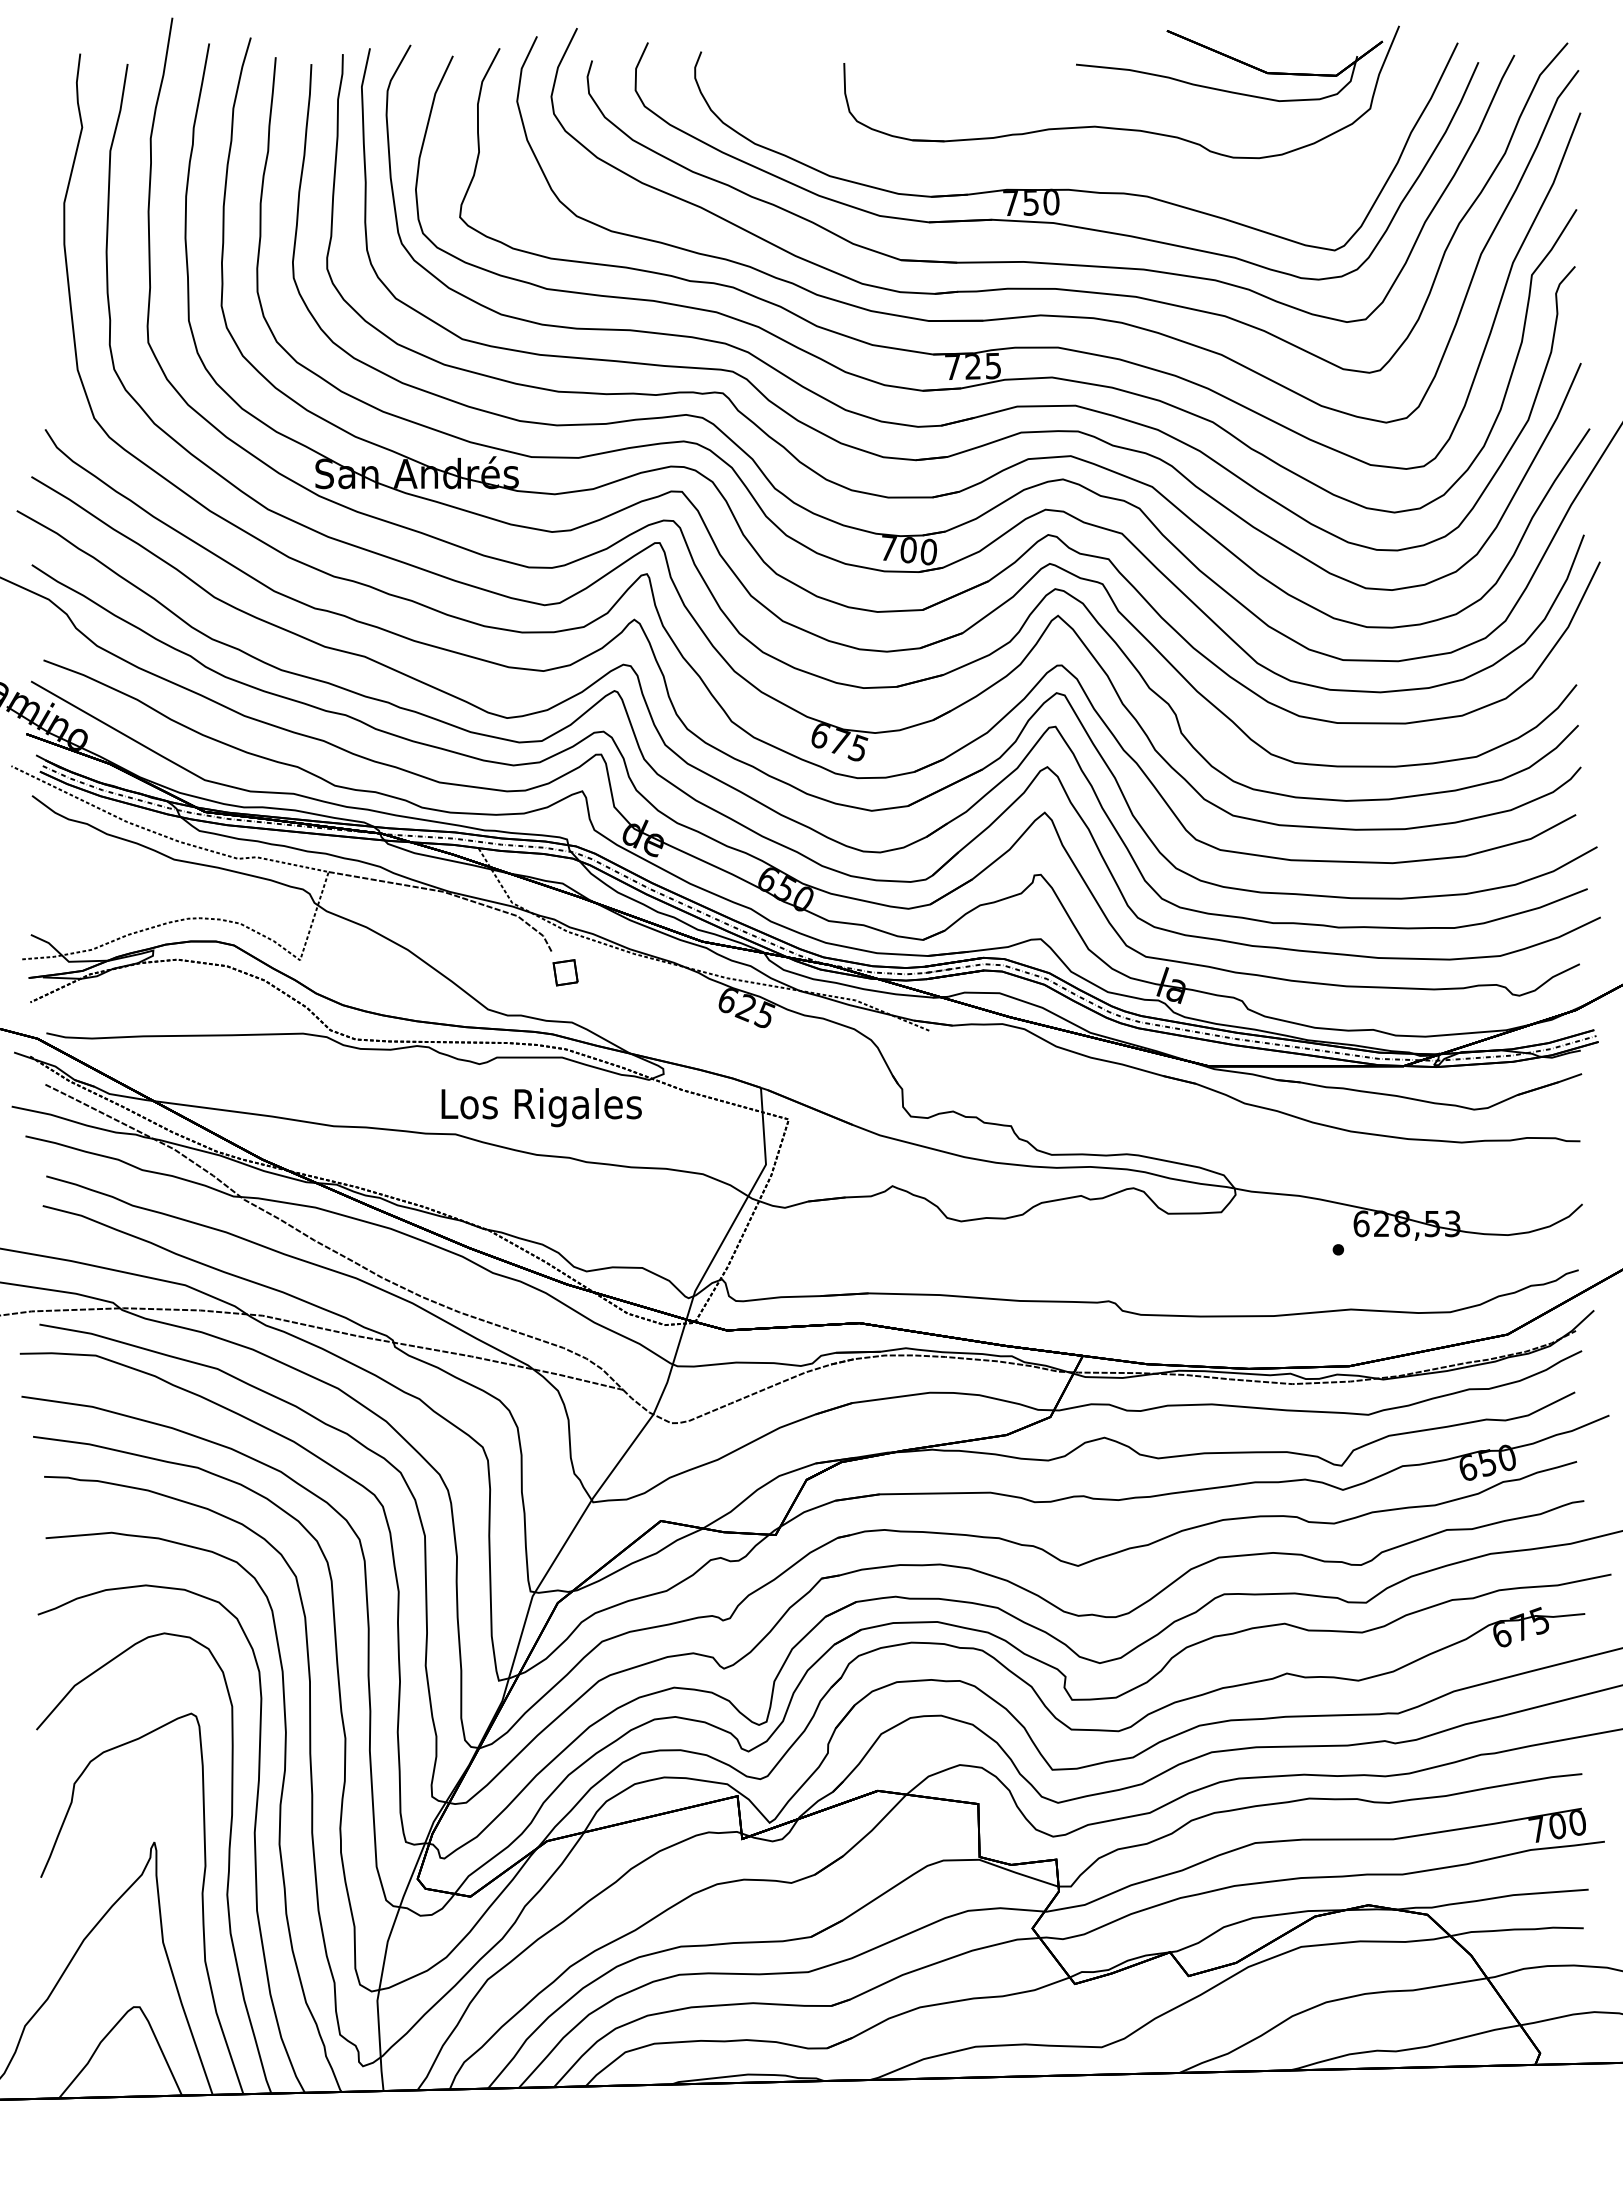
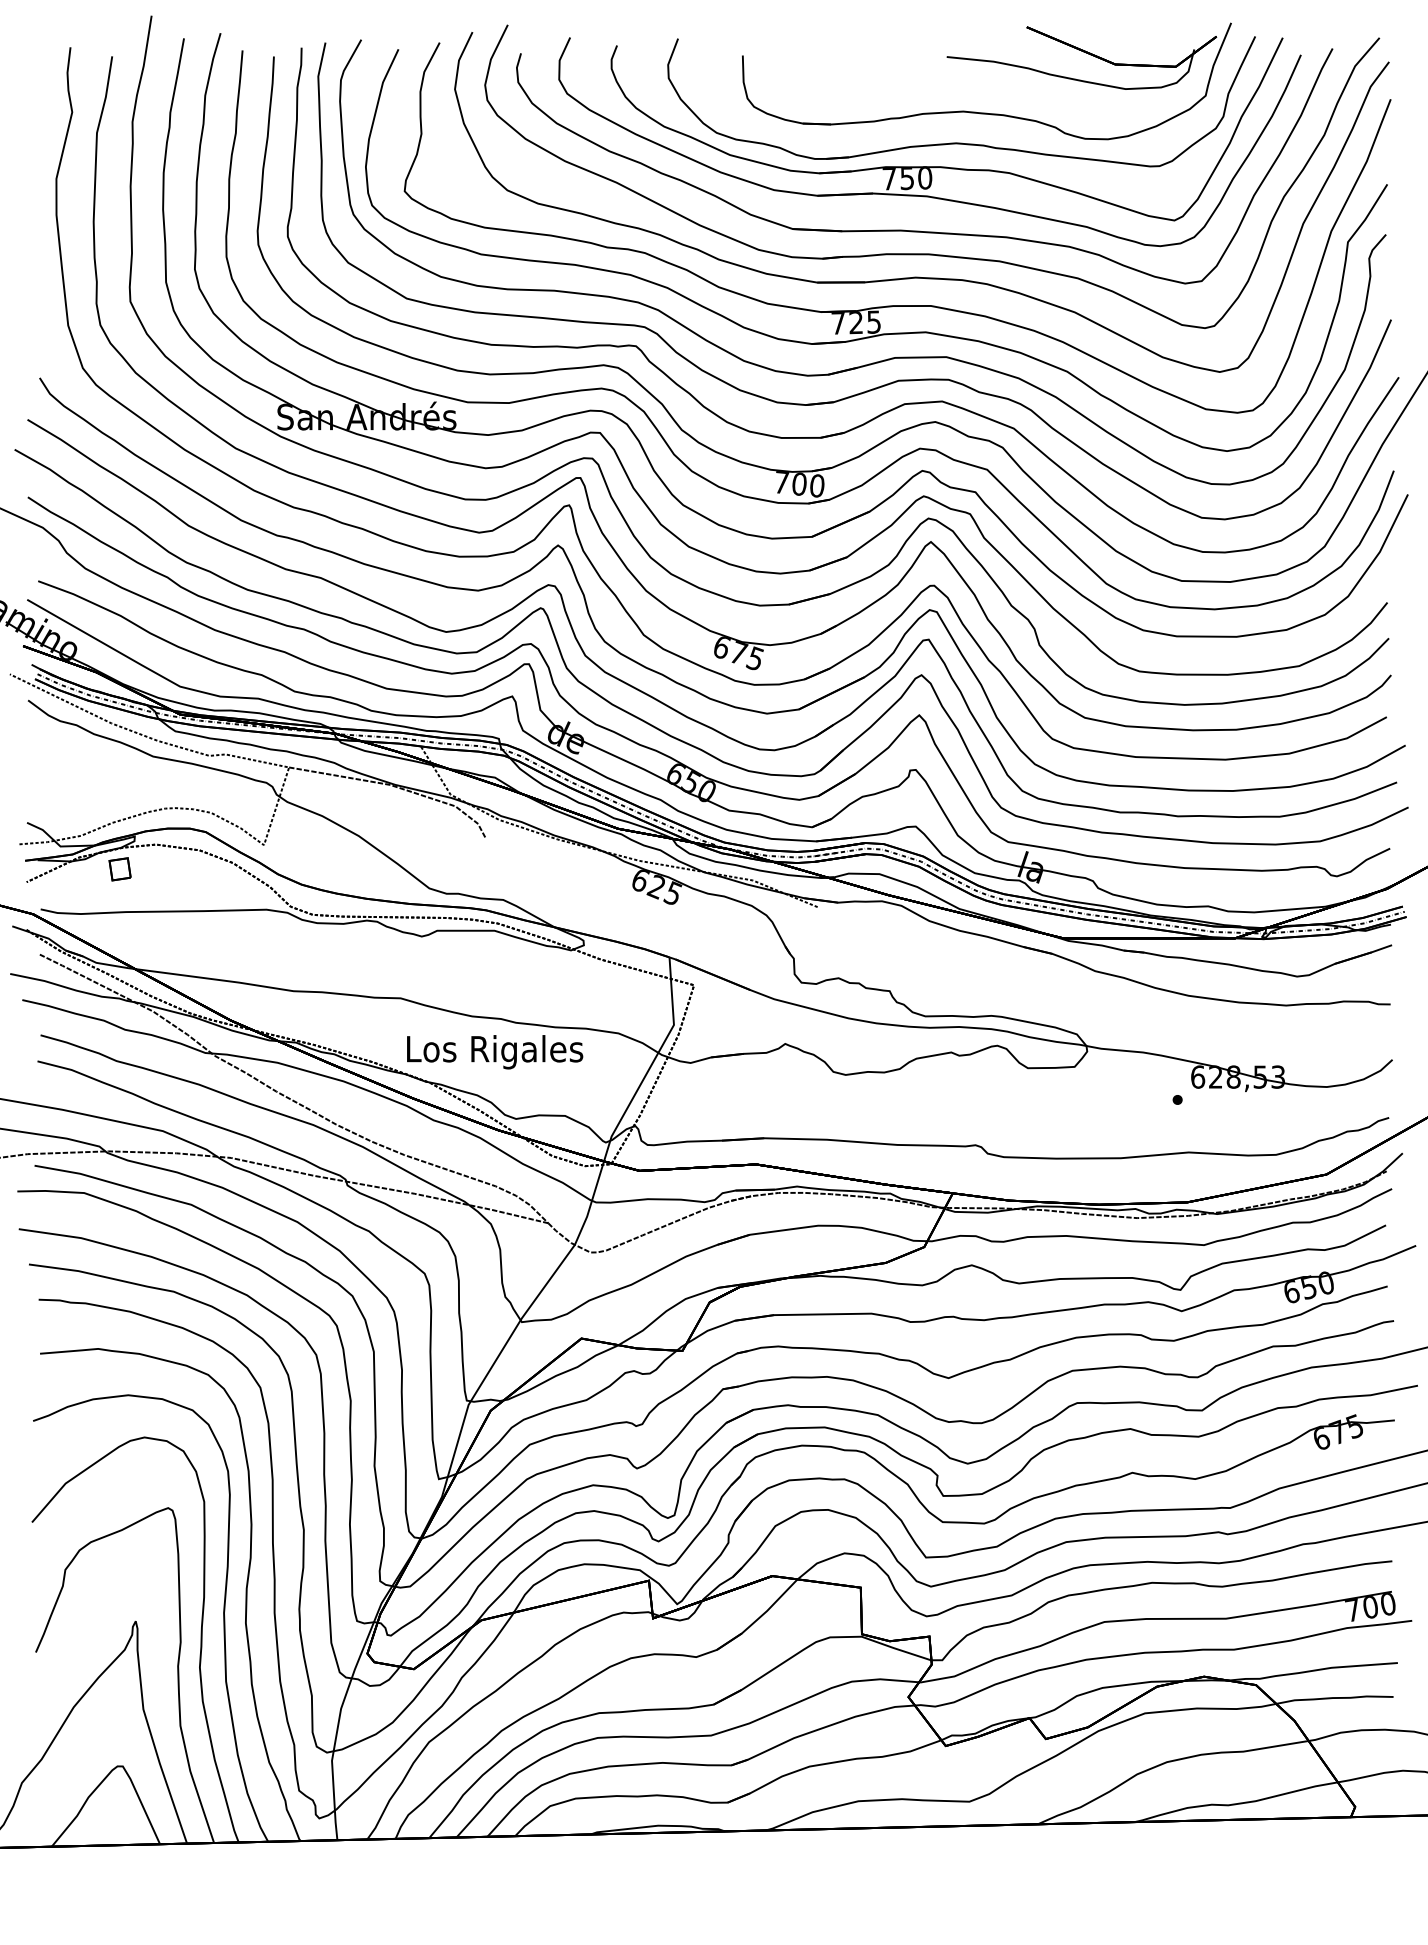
part: (1087, 161) -> (956, 142), added
part: (565, 972) -> (120, 869), moved
text: (541, 1107) -> (494, 1052), moved

